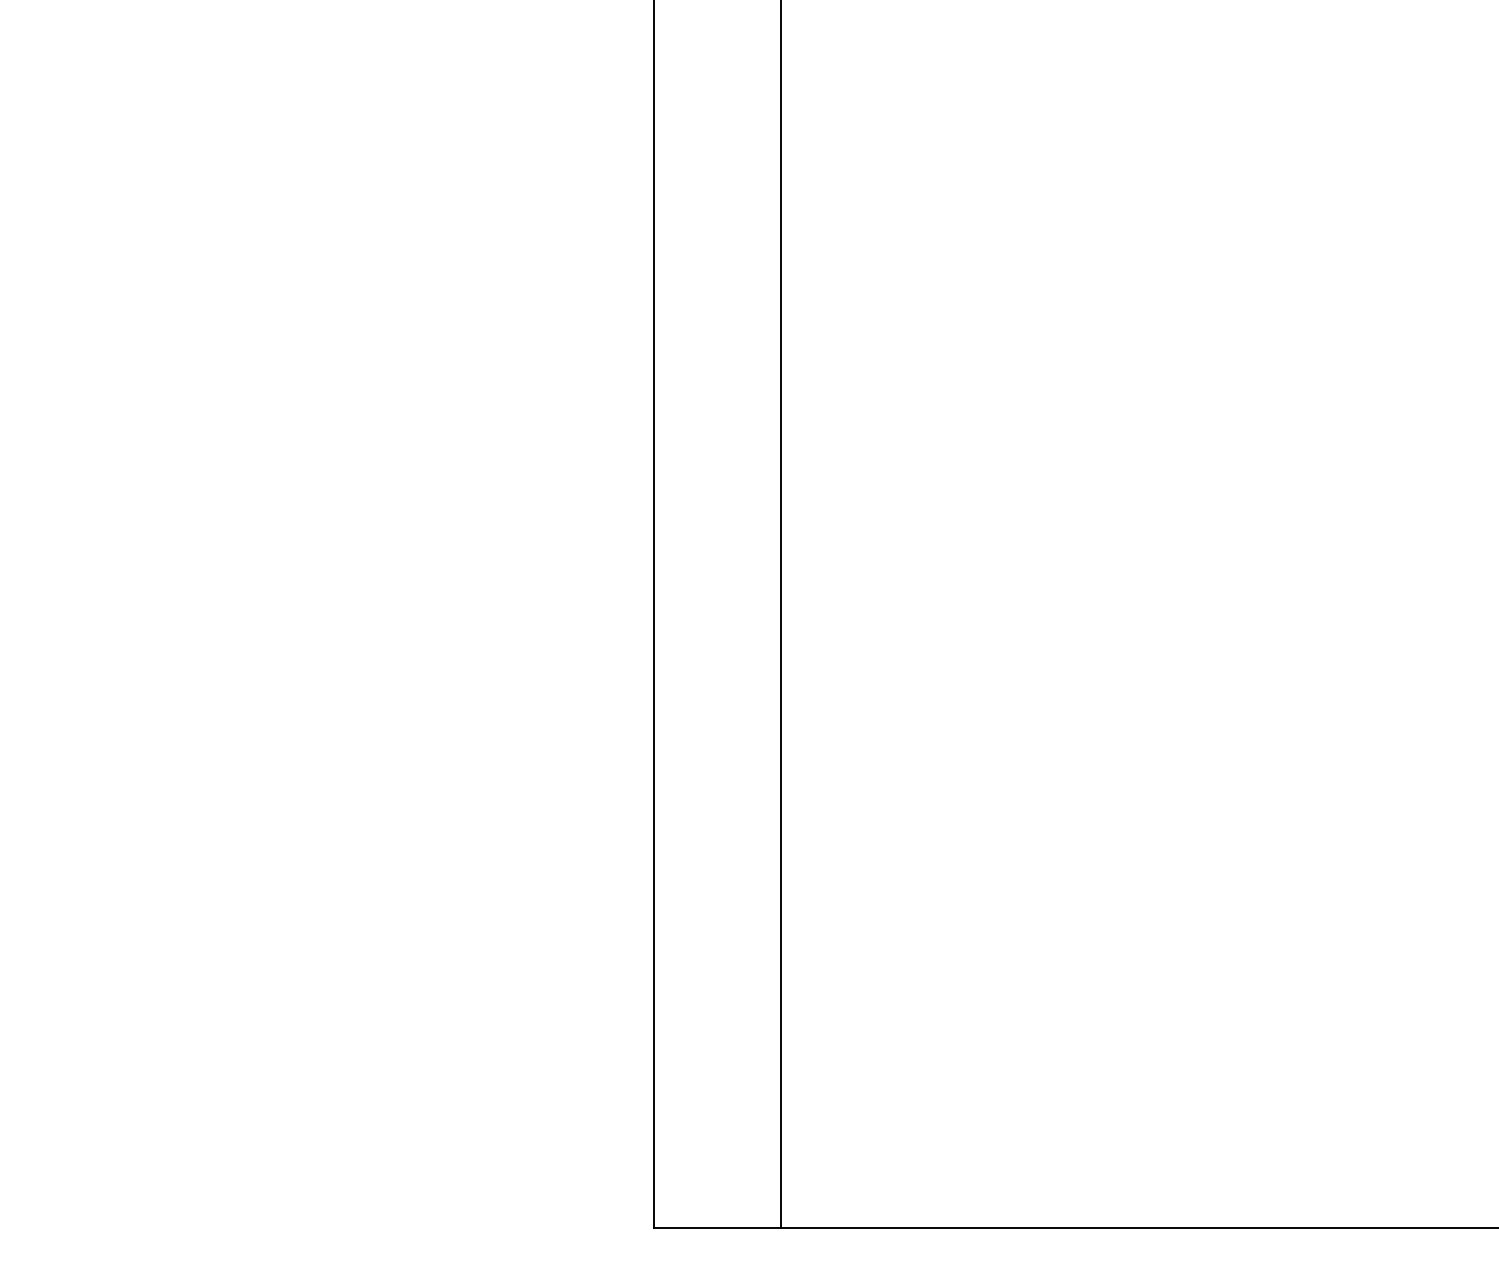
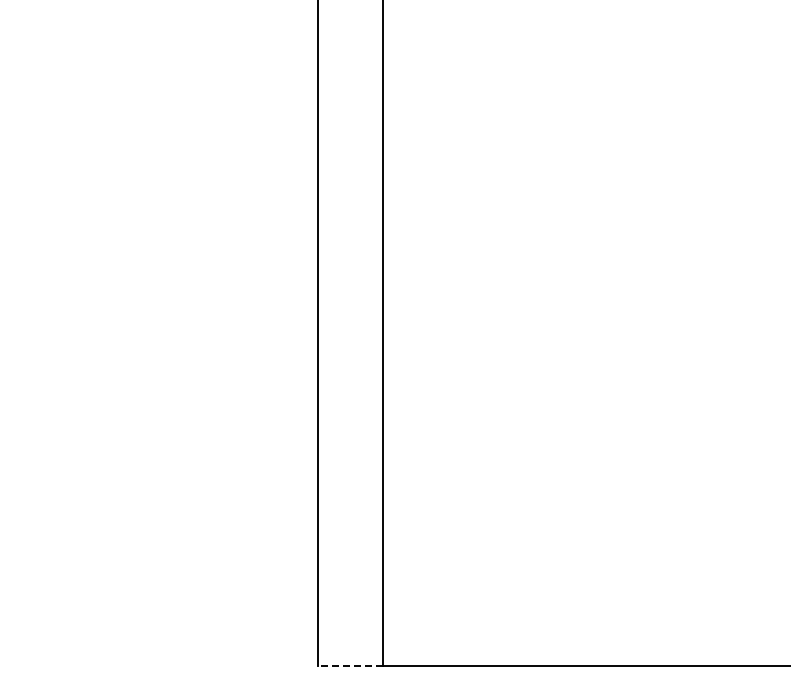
line: (715, 1229) -> (349, 666), solid -> dashed

